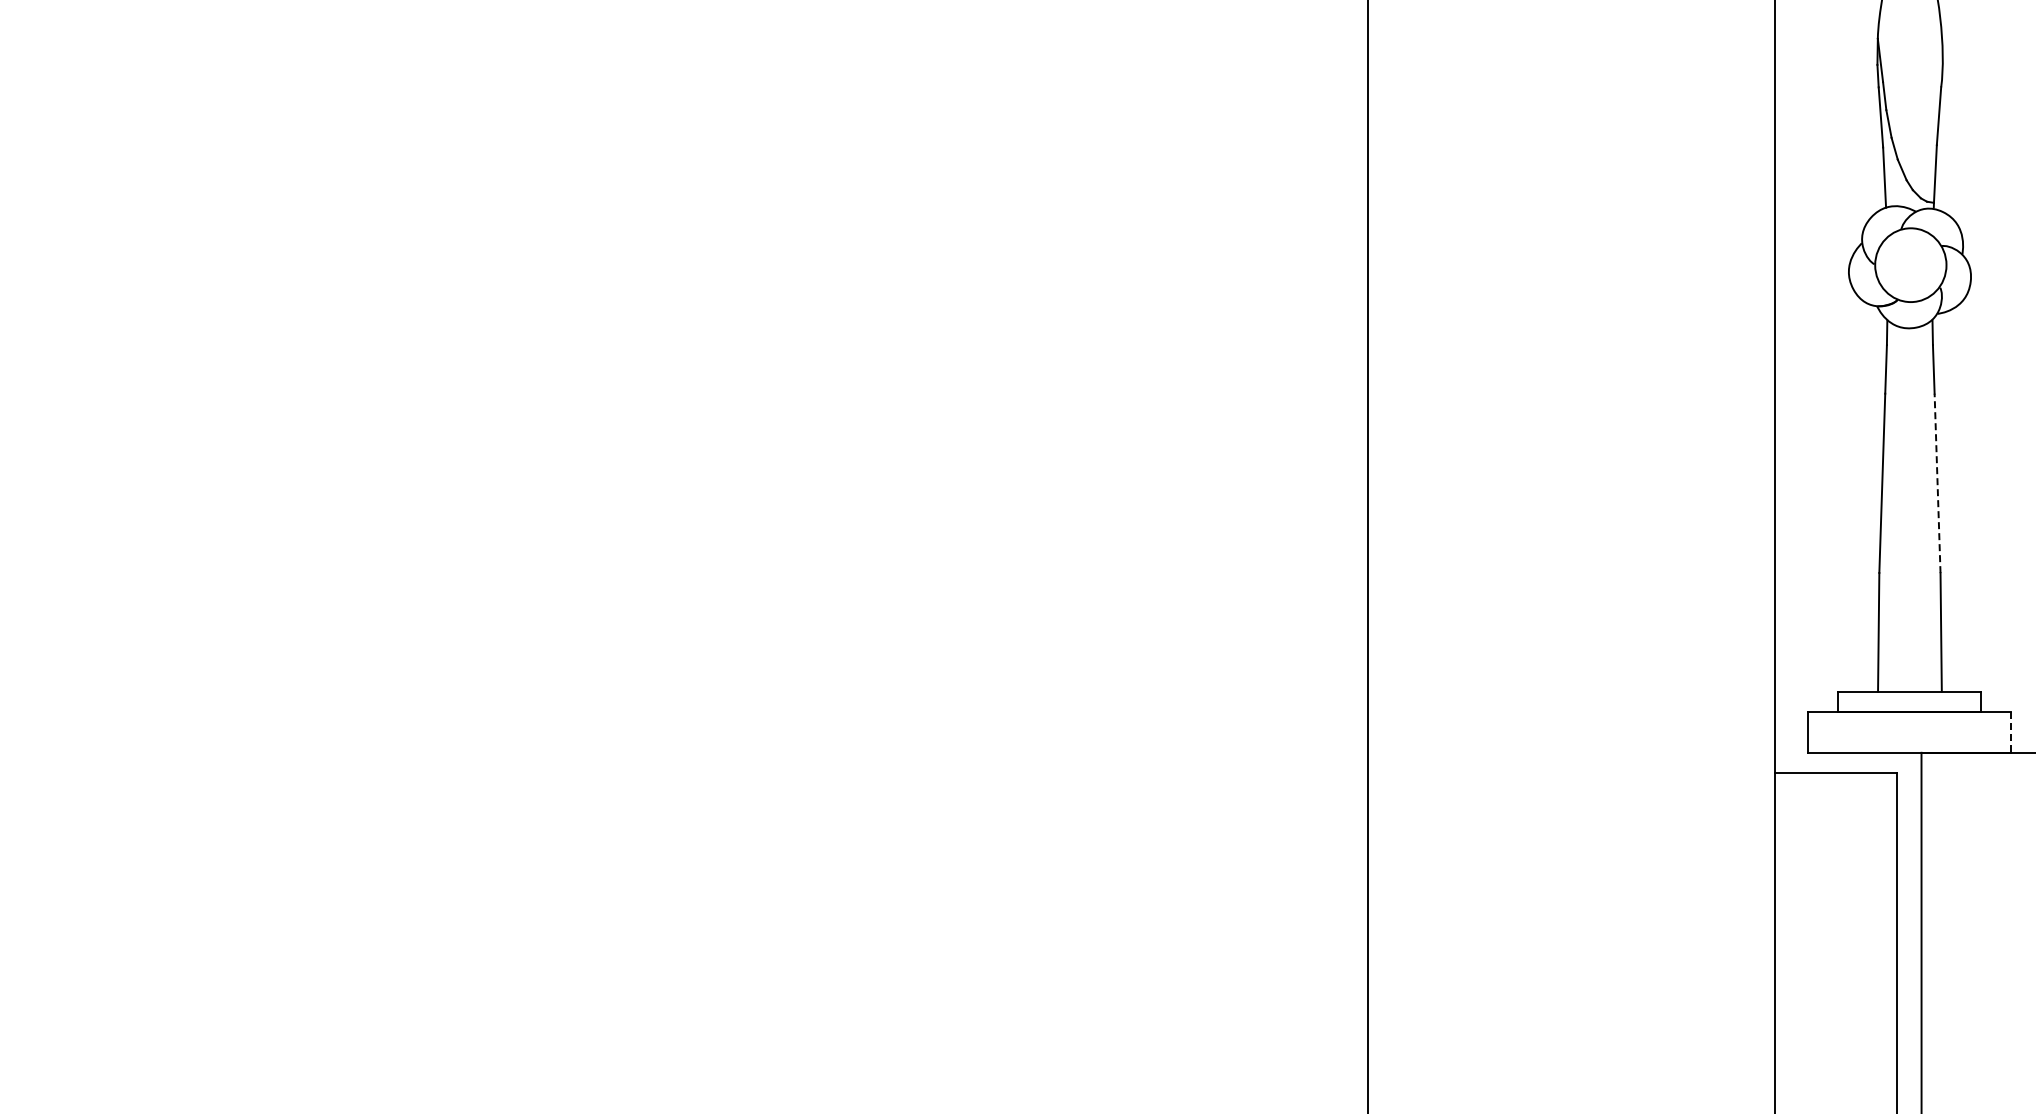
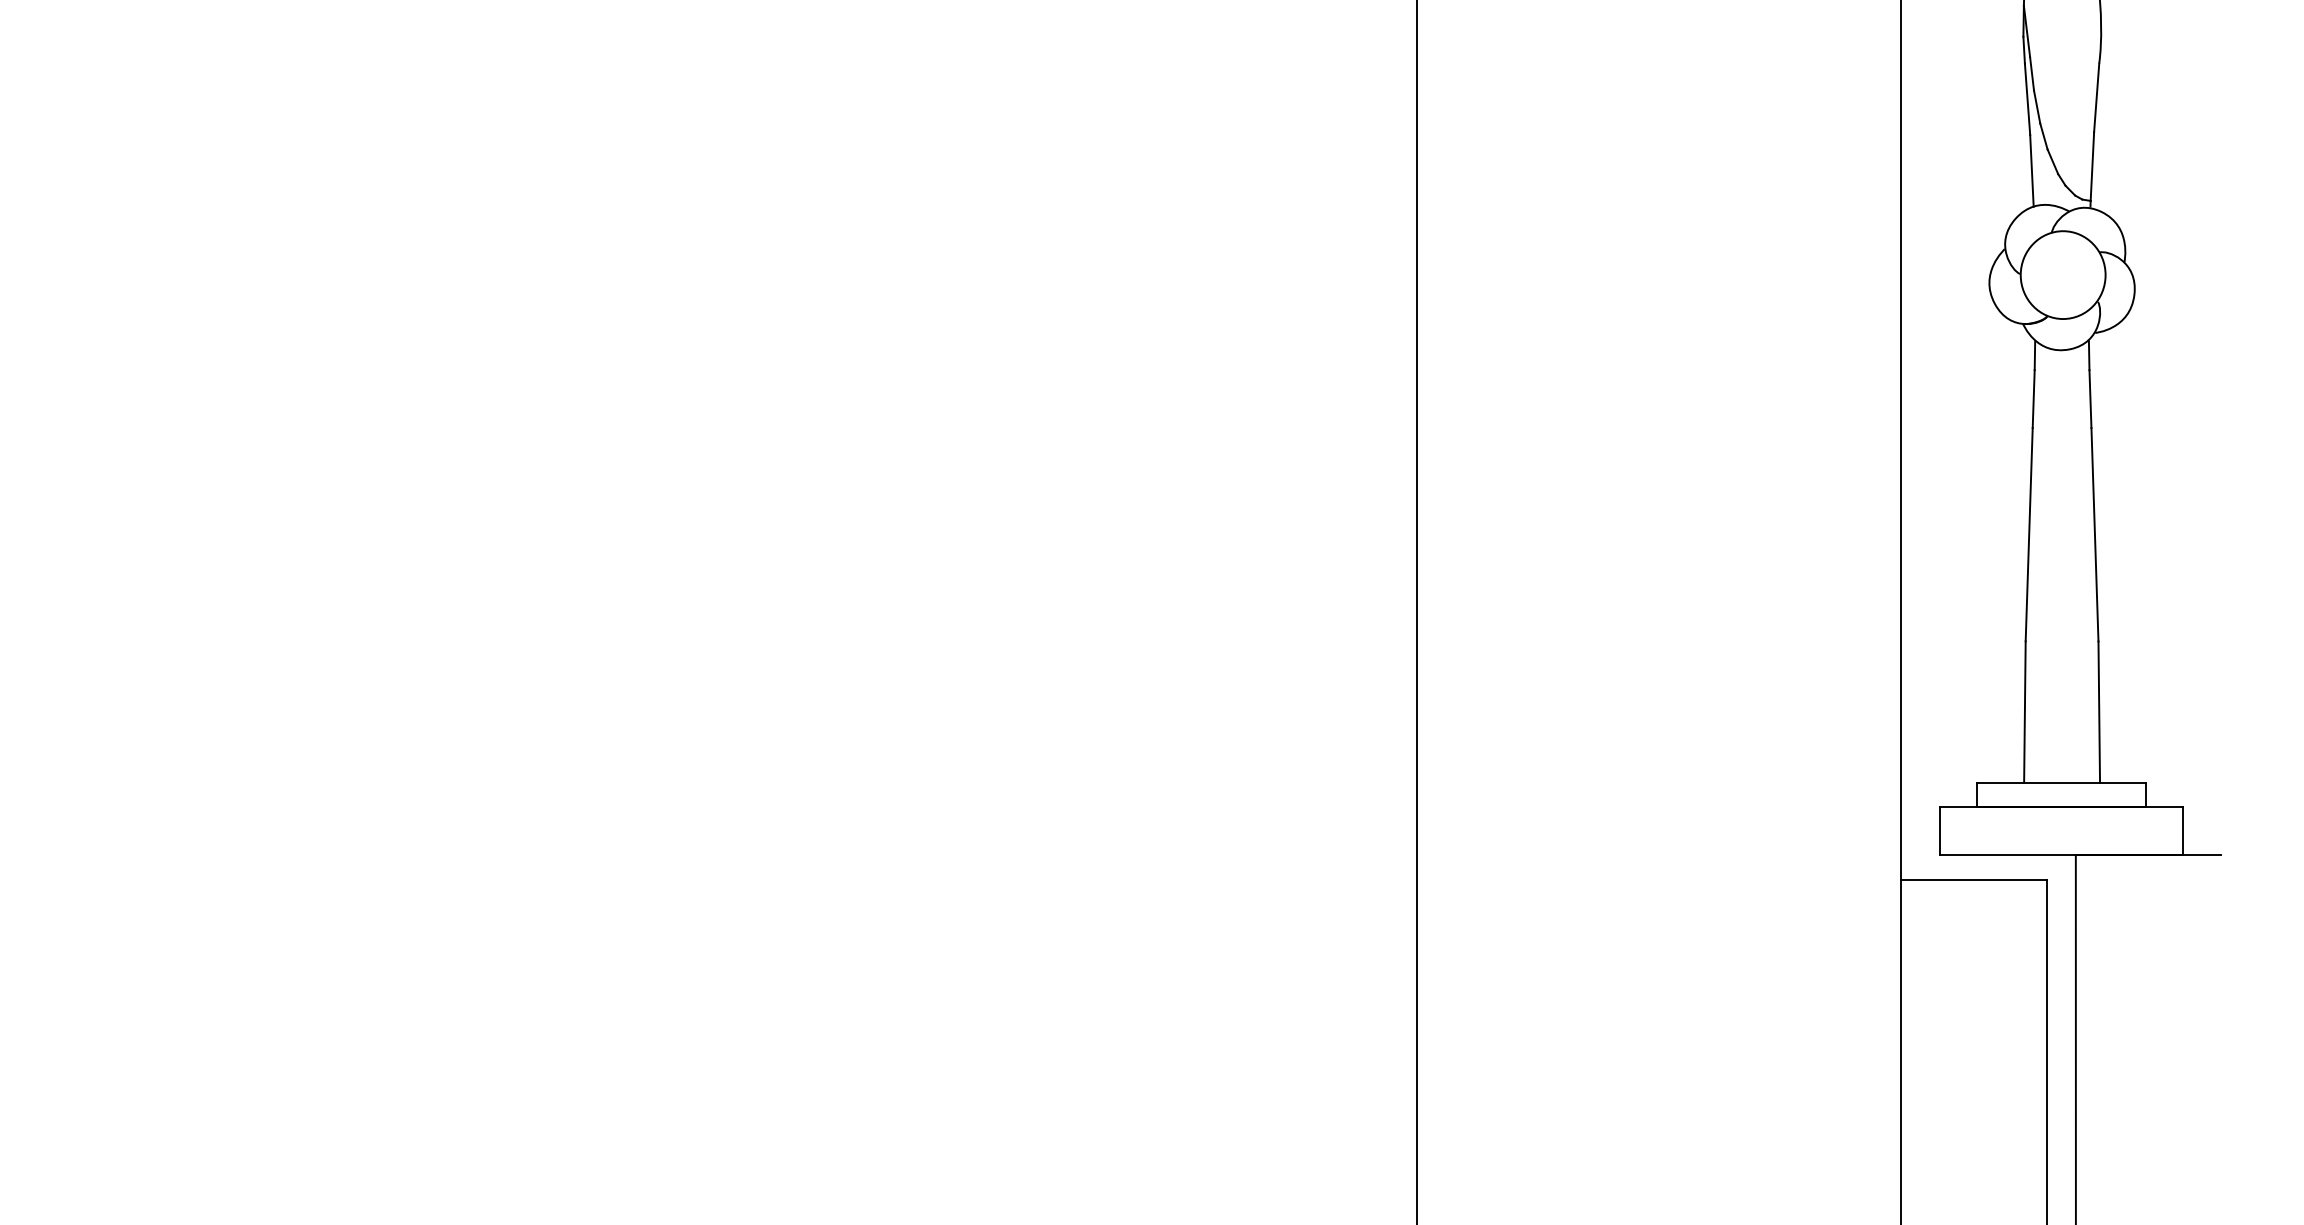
line: (1937, 483) -> (2094, 534), dashed -> solid
line: (2011, 732) -> (2182, 831), dashed -> solid

